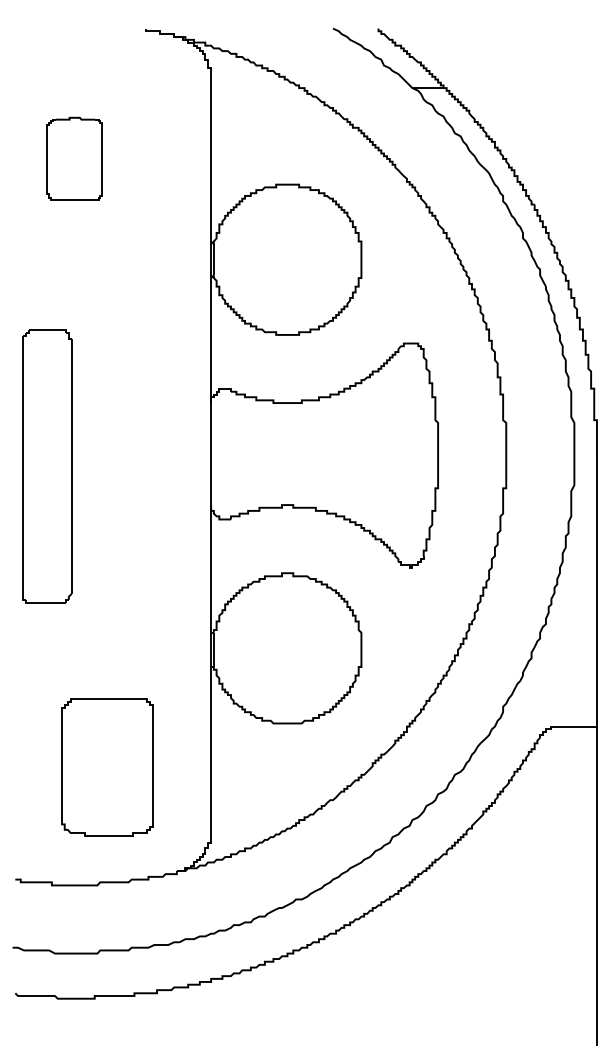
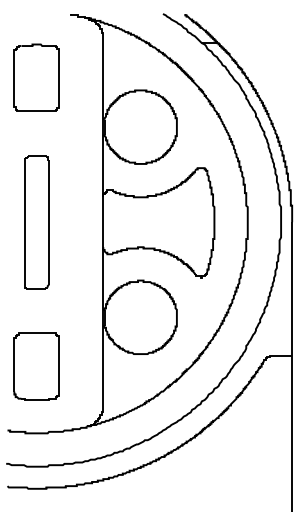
part: (74, 158) -> (36, 77), size x1.67
part: (45, 466) -> (36, 222), moved
part: (107, 767) -> (36, 366), moved

